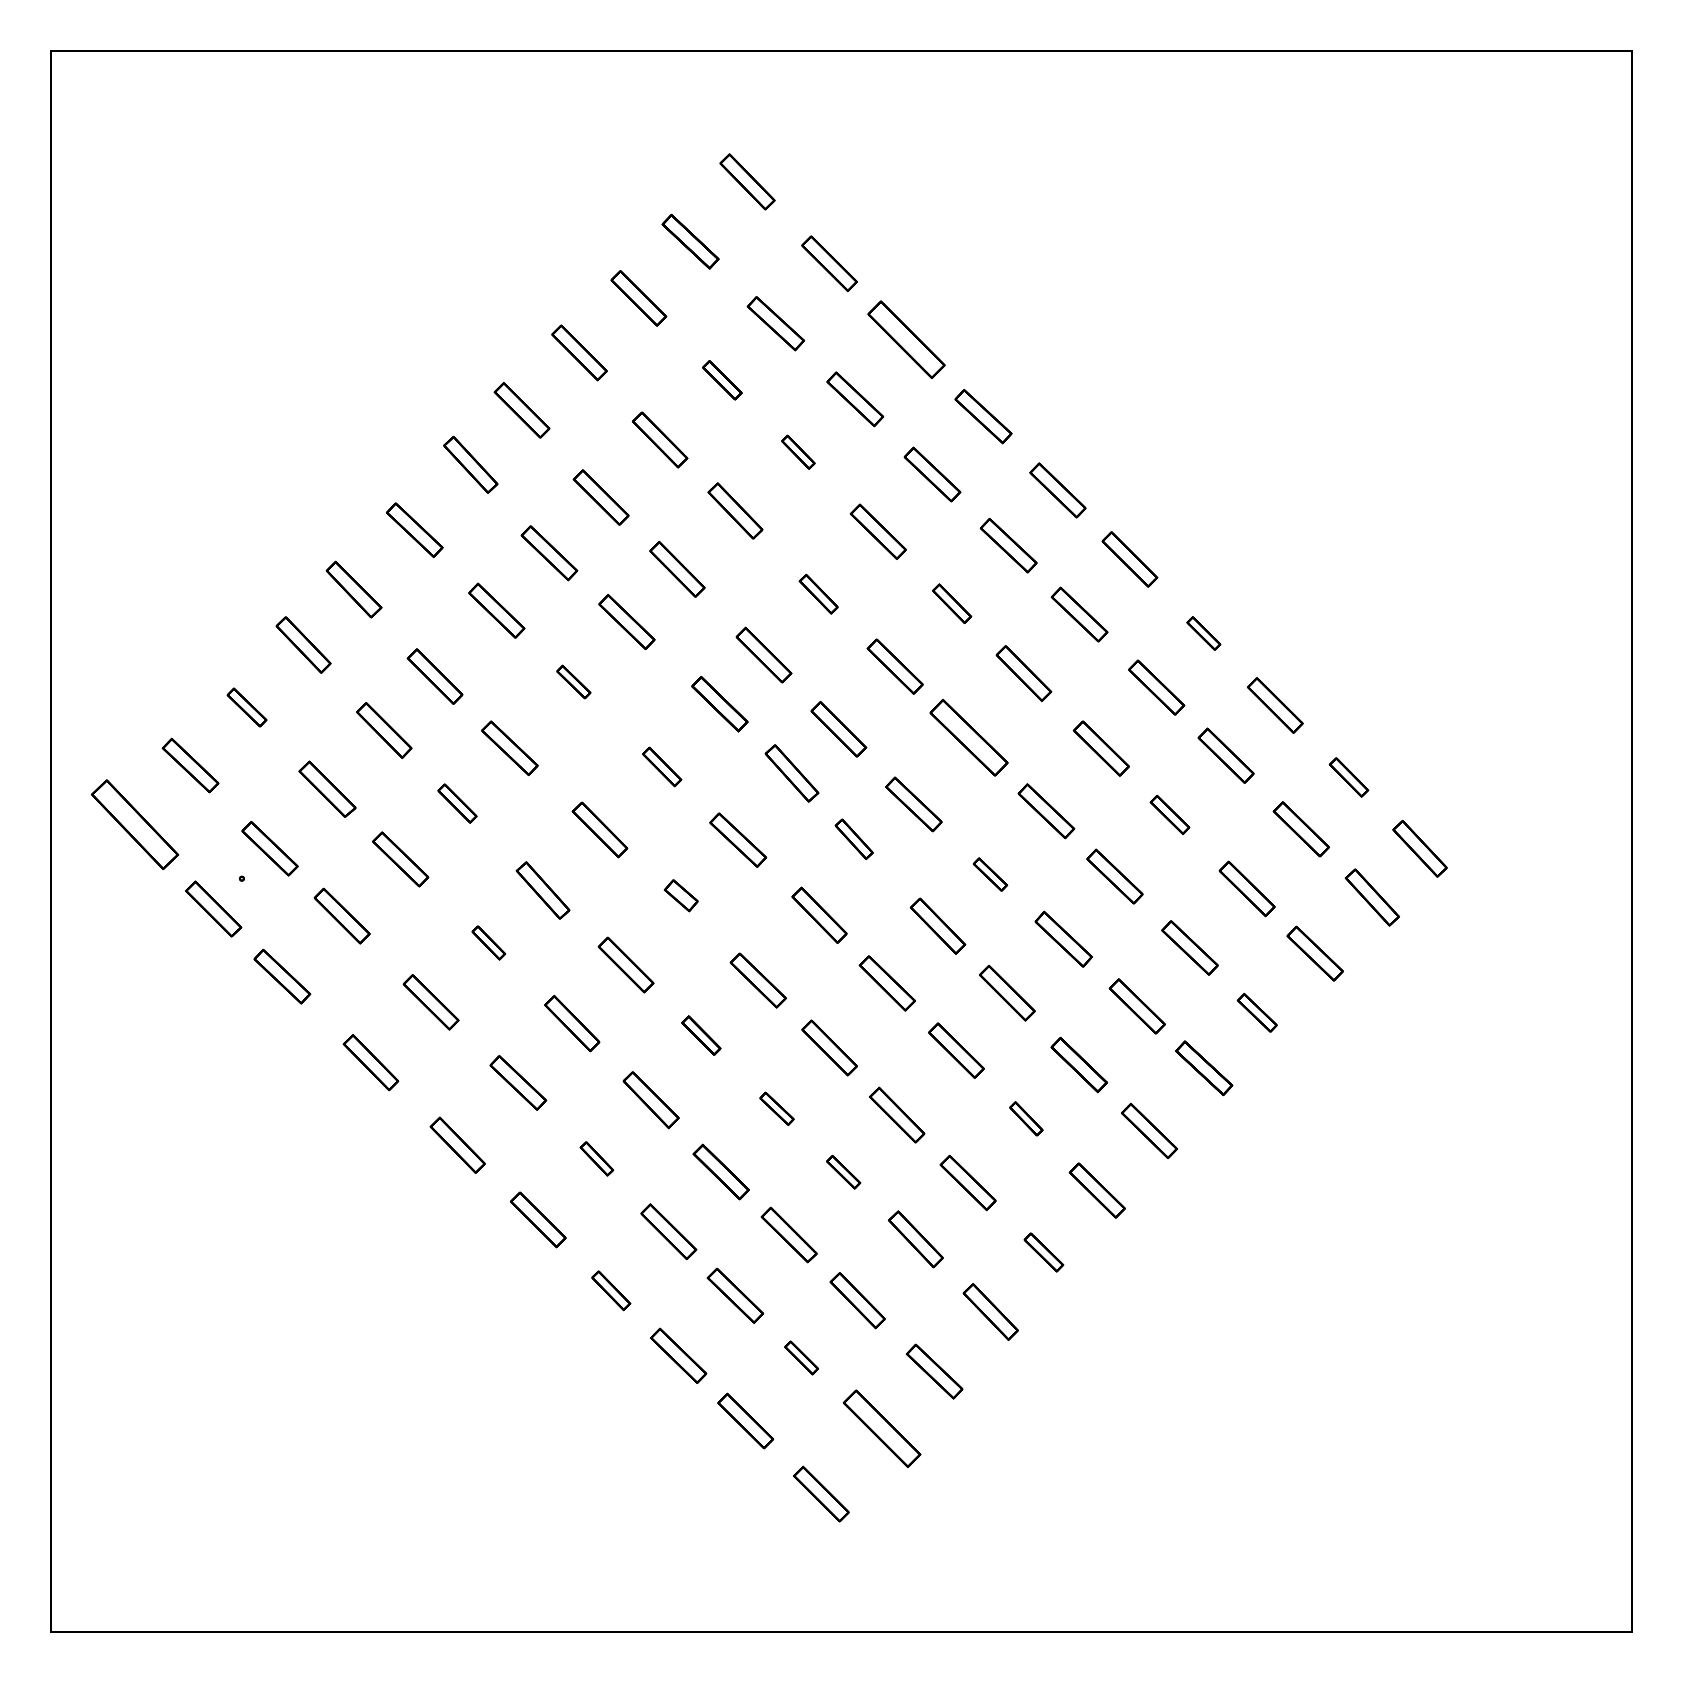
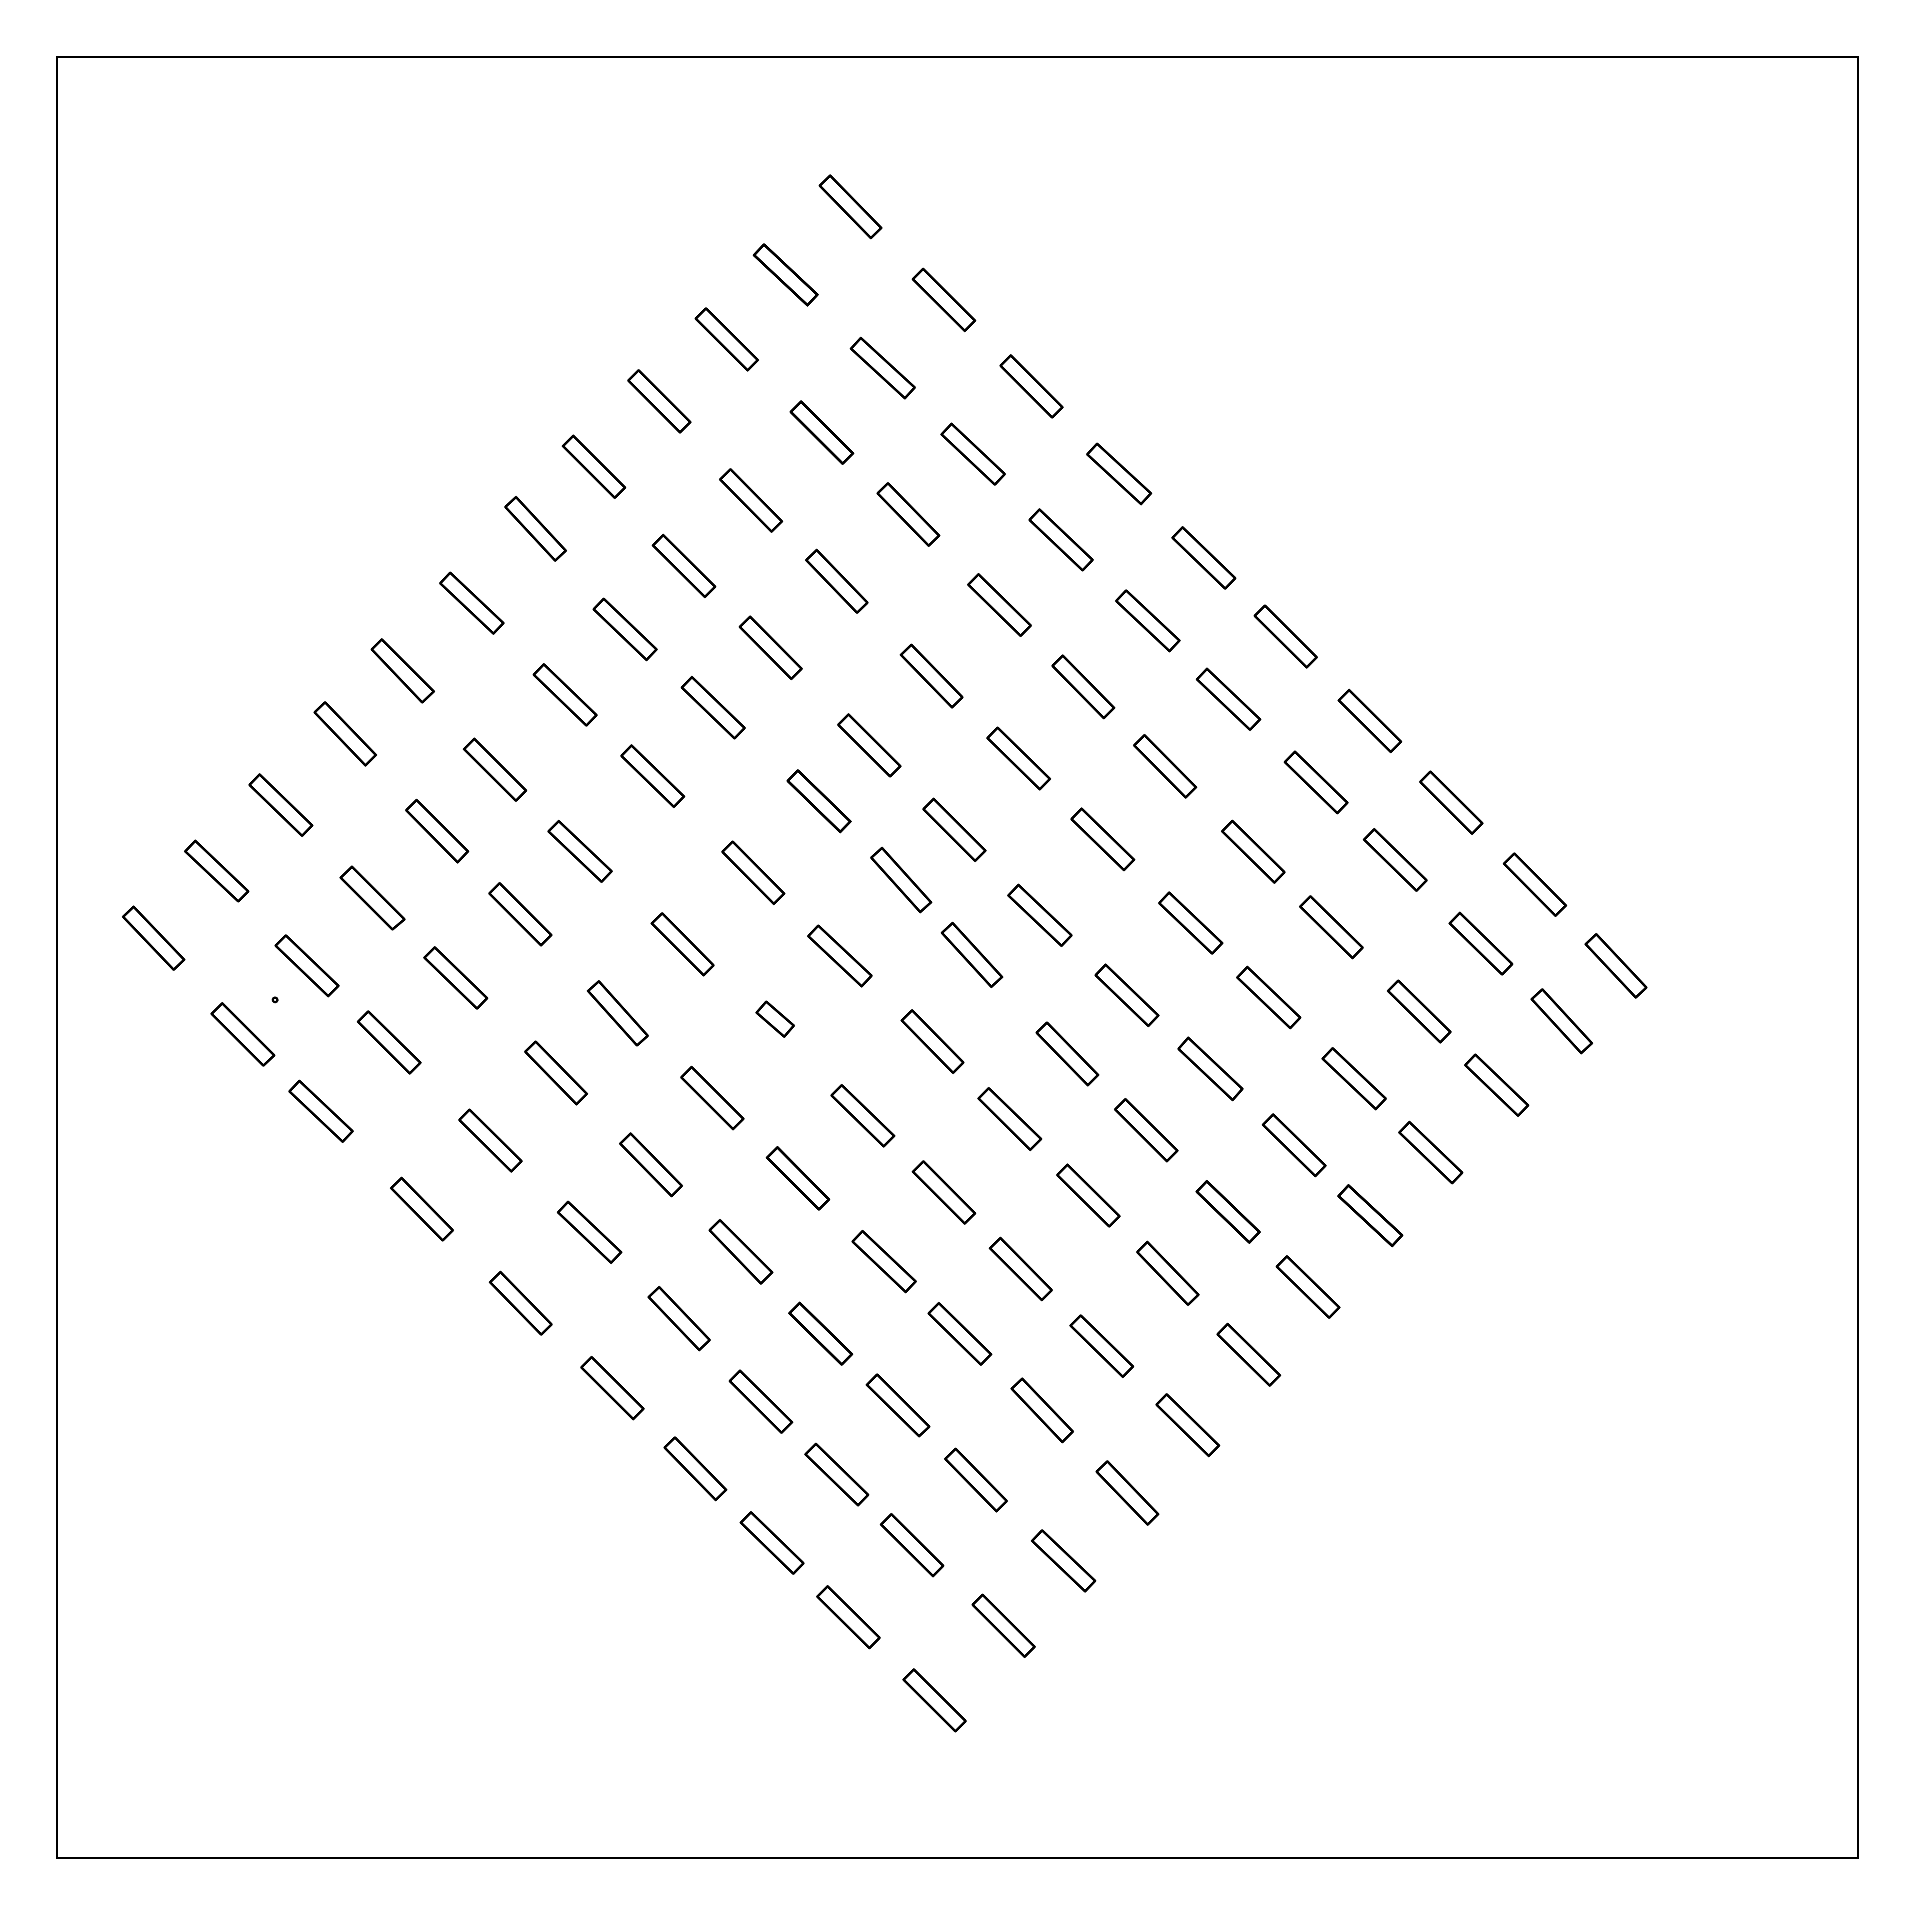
part: (906, 339) -> (1031, 386), size x0.71
part: (722, 380) -> (821, 432), size x1.43
part: (798, 452) -> (908, 514), size x1.67
part: (818, 593) -> (931, 675), size x1.43
part: (952, 603) -> (1083, 686), size x1.43
part: (1203, 633) -> (1369, 720), size x1.67
part: (573, 681) -> (652, 775), size x1.67
part: (246, 707) -> (280, 804), size x1.43
part: (968, 736) -> (1102, 838), size x0.71
part: (662, 766) -> (753, 872), size x1.43
part: (1349, 777) -> (1535, 884), size x1.43
part: (457, 803) -> (520, 914), size x1.43
part: (1170, 815) -> (1331, 927), size x1.43
part: (135, 823) -> (153, 937), size x0.62
part: (853, 838) -> (971, 954), size x1.43
part: (989, 874) -> (1126, 994), size x1.67
part: (488, 942) -> (555, 1072), size x1.67
part: (1257, 1012) -> (1430, 1152), size x1.43
part: (700, 1035) -> (797, 1178), size x1.43
part: (776, 1108) -> (883, 1261), size x1.67
part: (1026, 1118) -> (1167, 1272), size x1.67
part: (596, 1158) -> (678, 1318), size x1.67
part: (843, 1171) -> (959, 1333), size x1.67
part: (1043, 1252) -> (1187, 1425), size x1.43
part: (611, 1290) -> (695, 1468), size x1.43
part: (801, 1358) -> (911, 1545), size x1.67
part: (881, 1428) -> (1003, 1625), size x0.71

